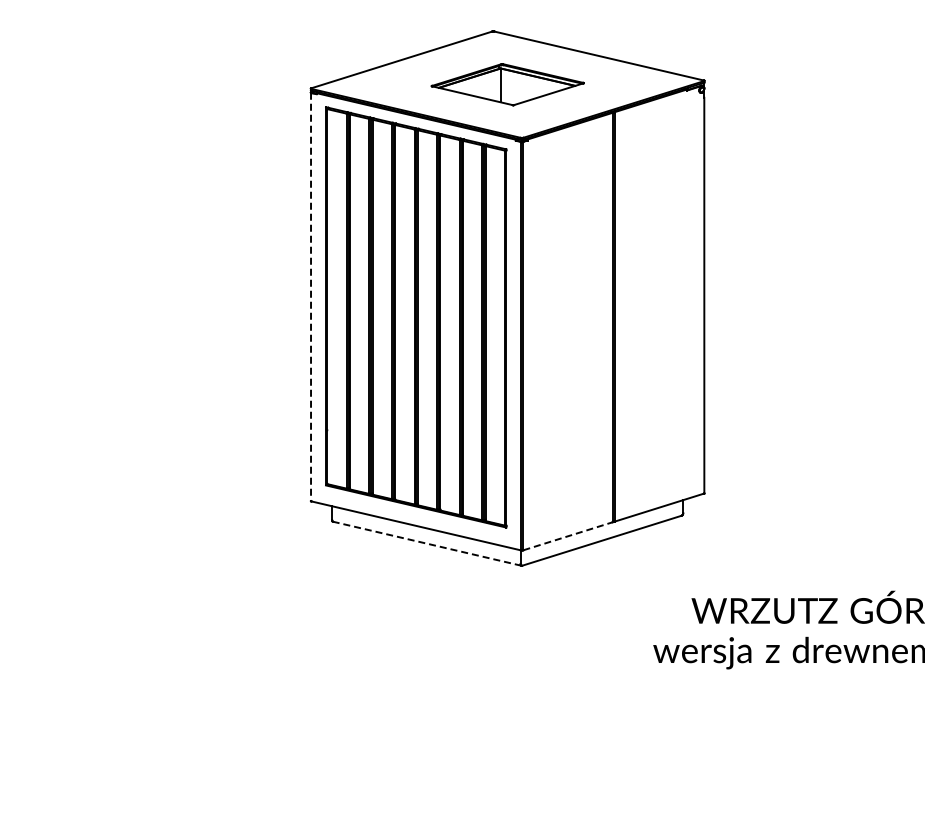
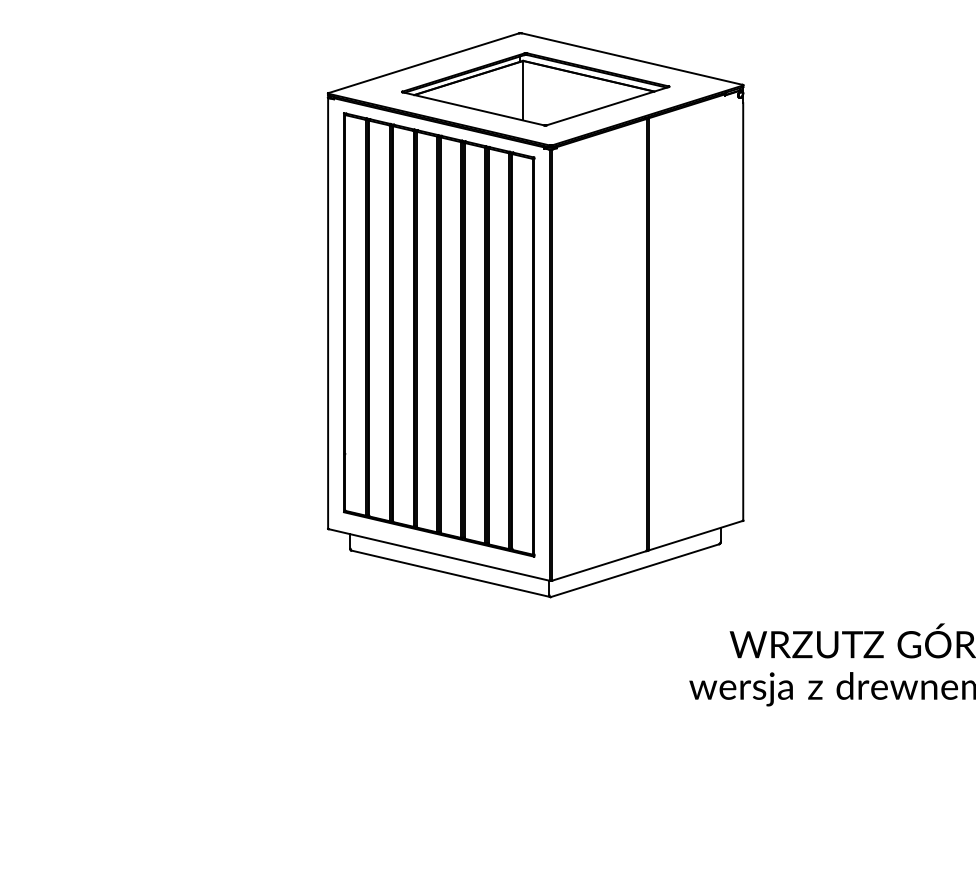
part: (507, 84) -> (535, 89), size x1.67
line: (311, 297) -> (328, 313), dashed -> solid
line: (567, 536) -> (598, 566), dashed -> solid
line: (427, 543) -> (451, 573), dashed -> solid

